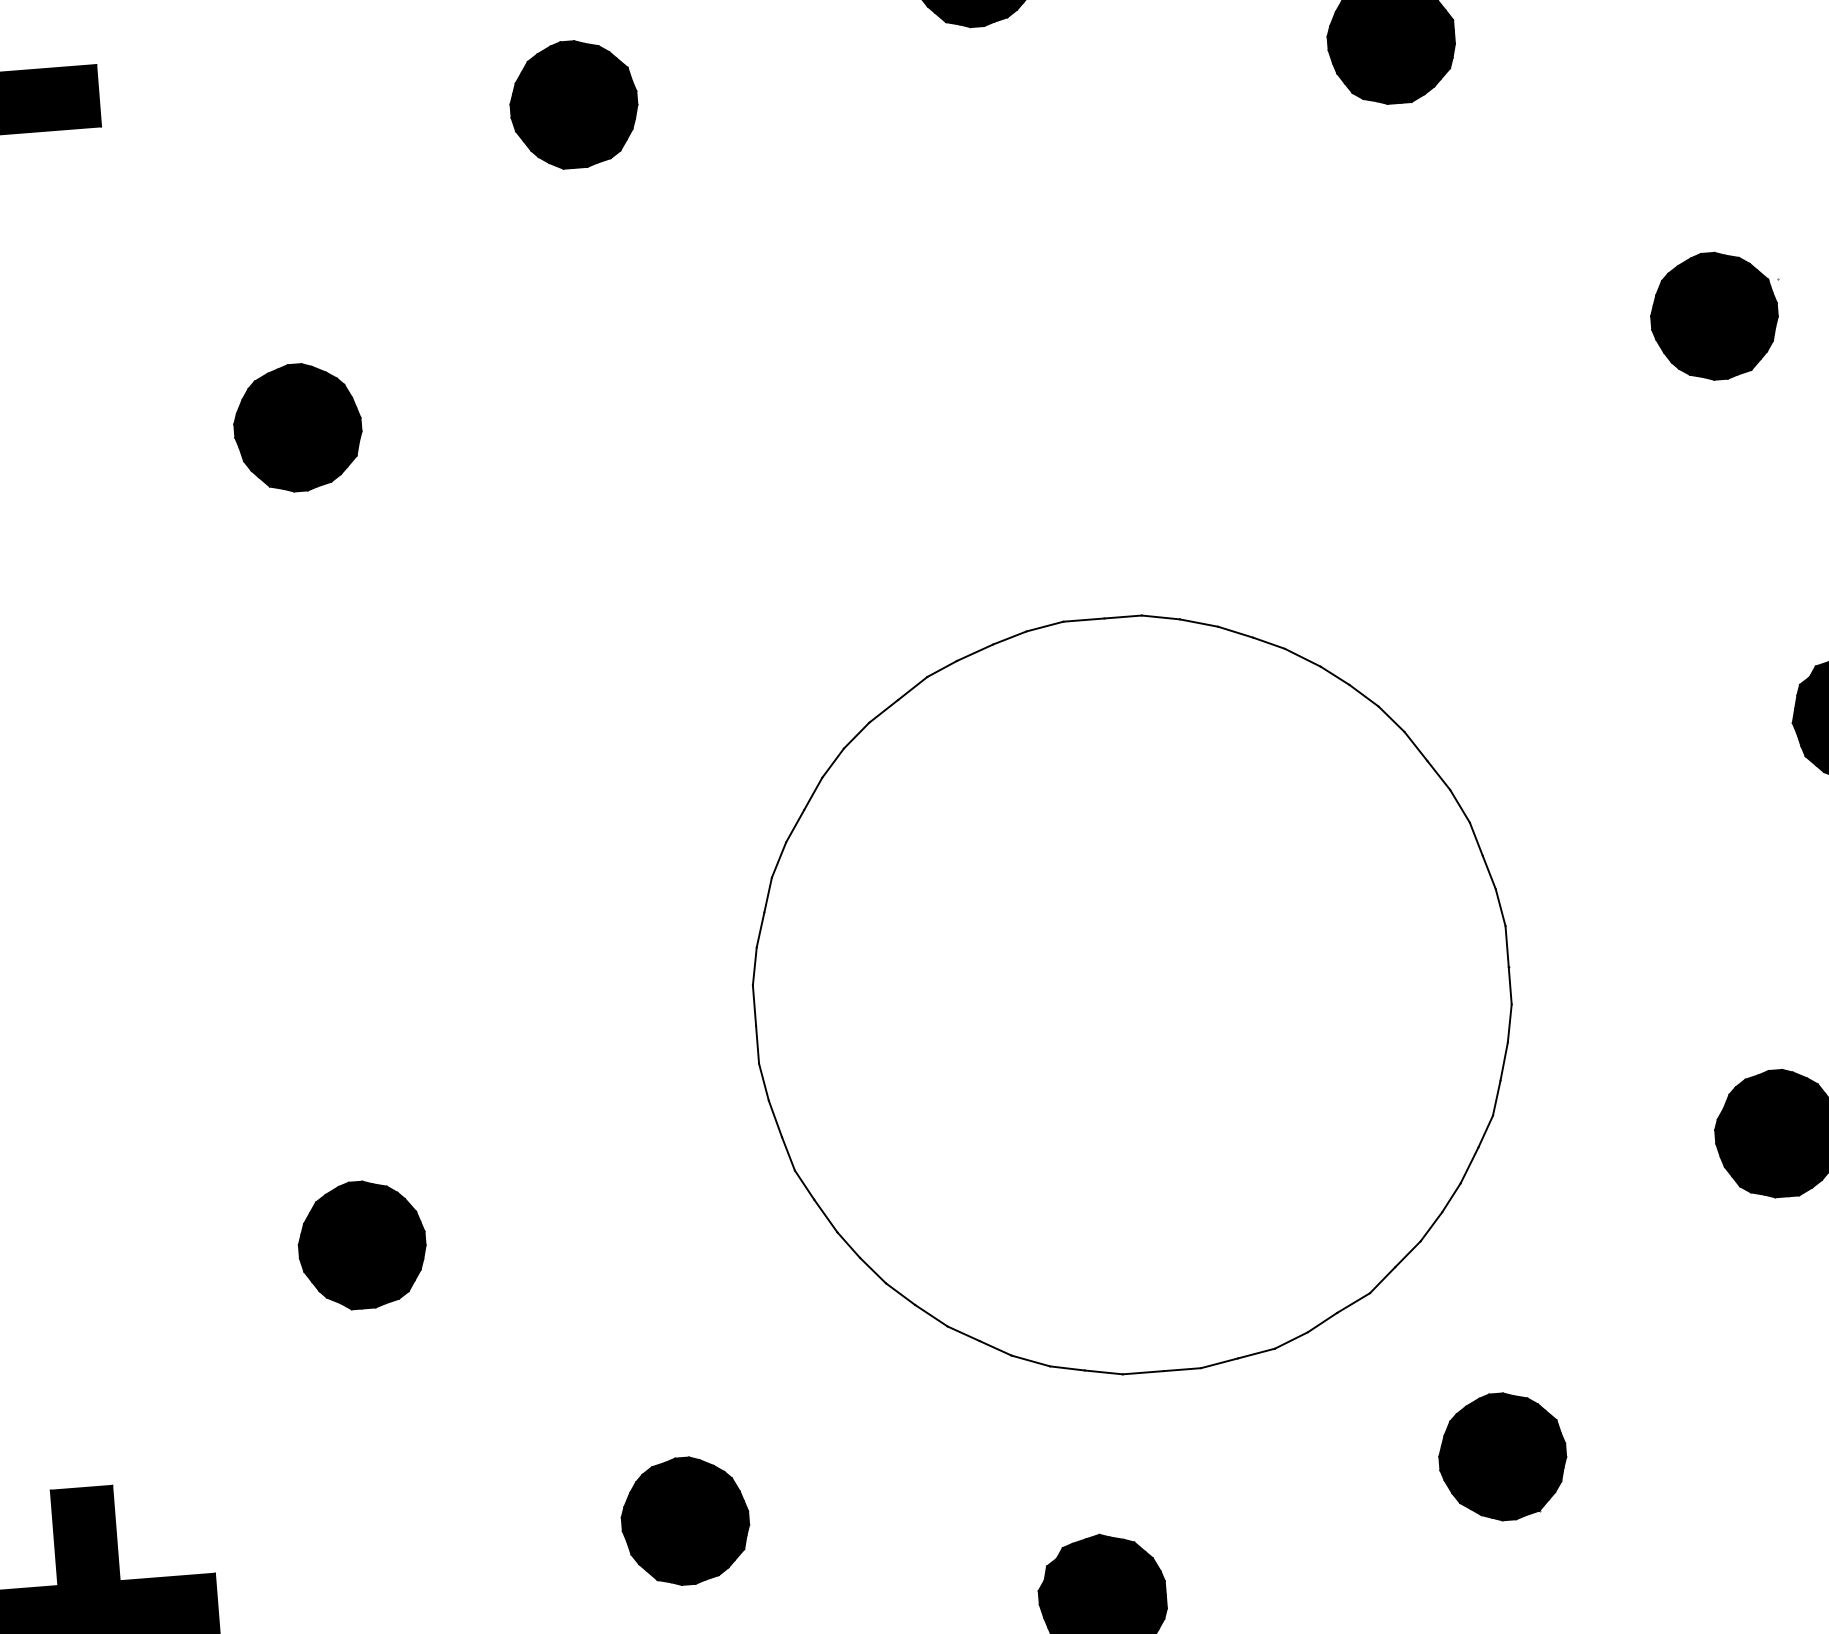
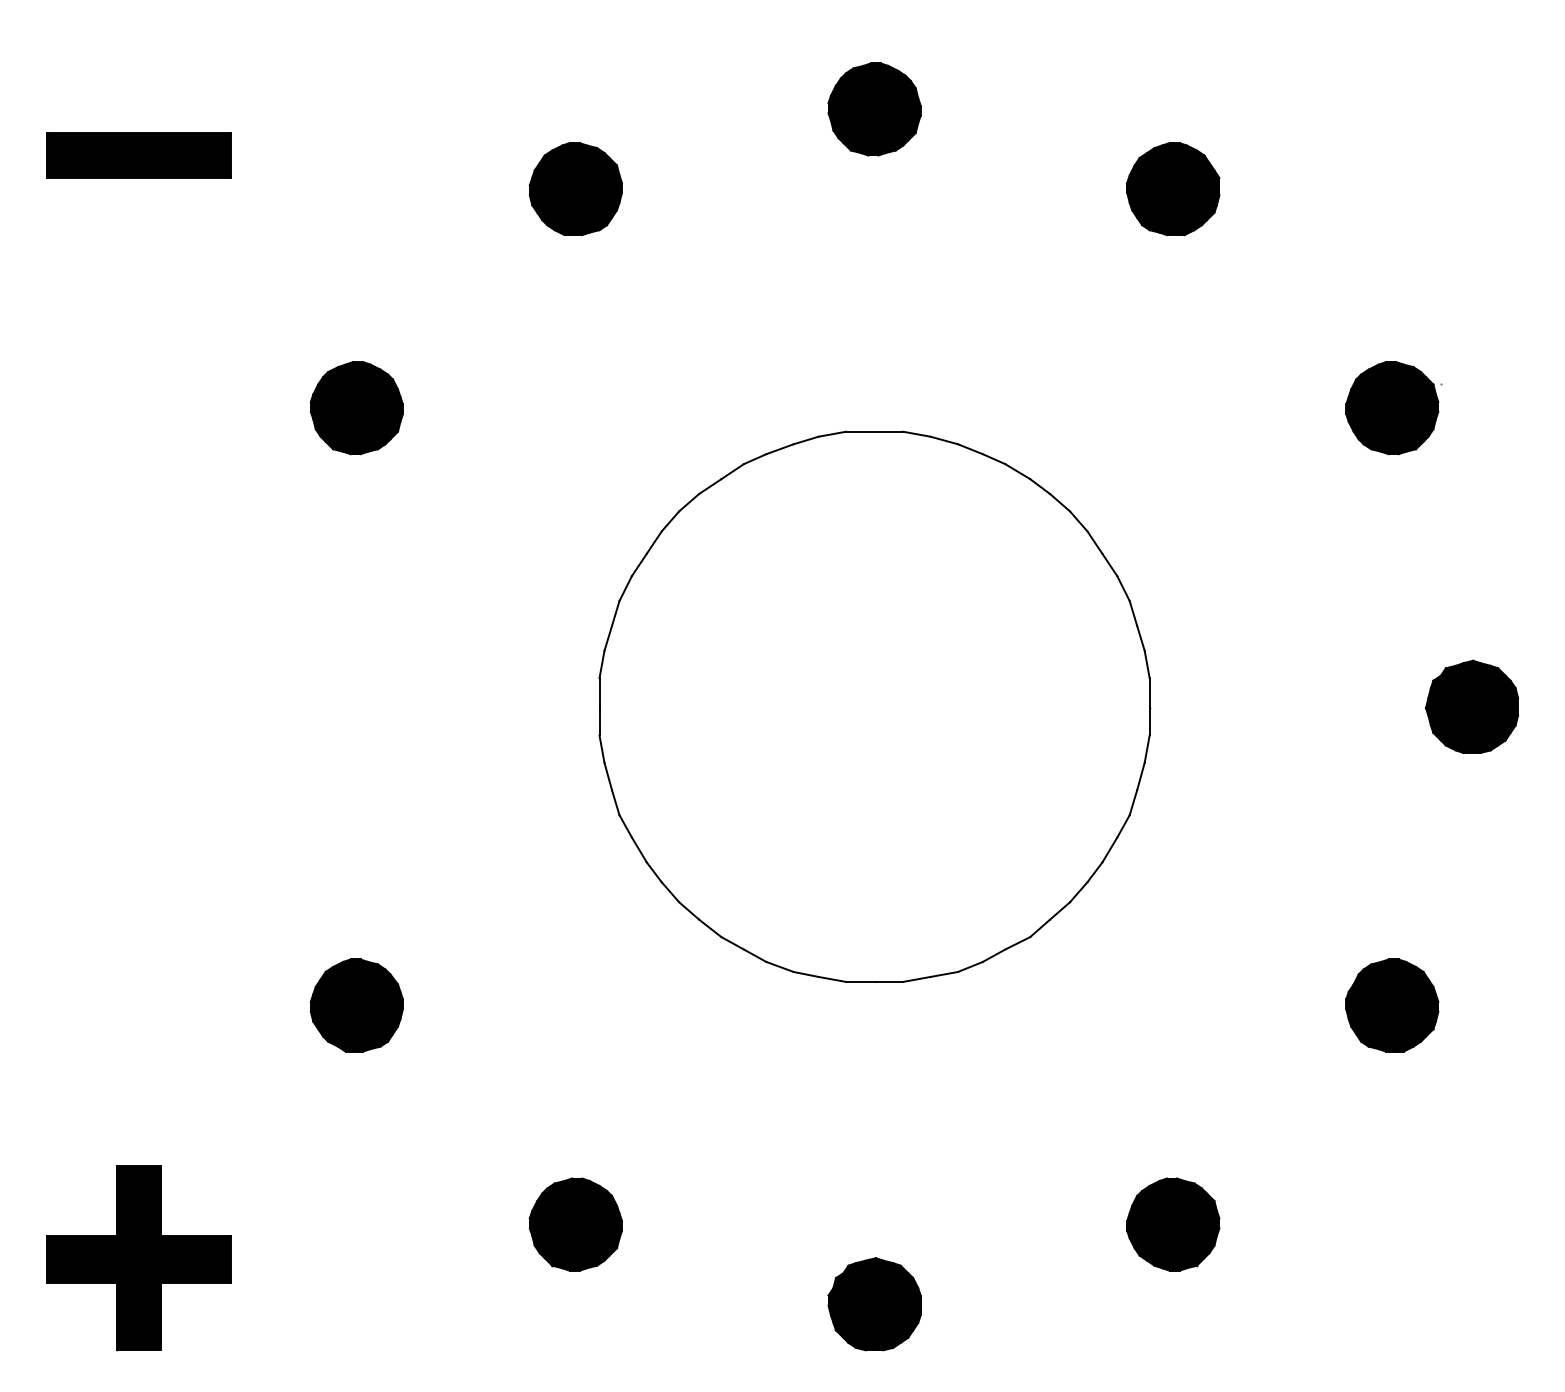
part: (1132, 994) -> (874, 706), moved

